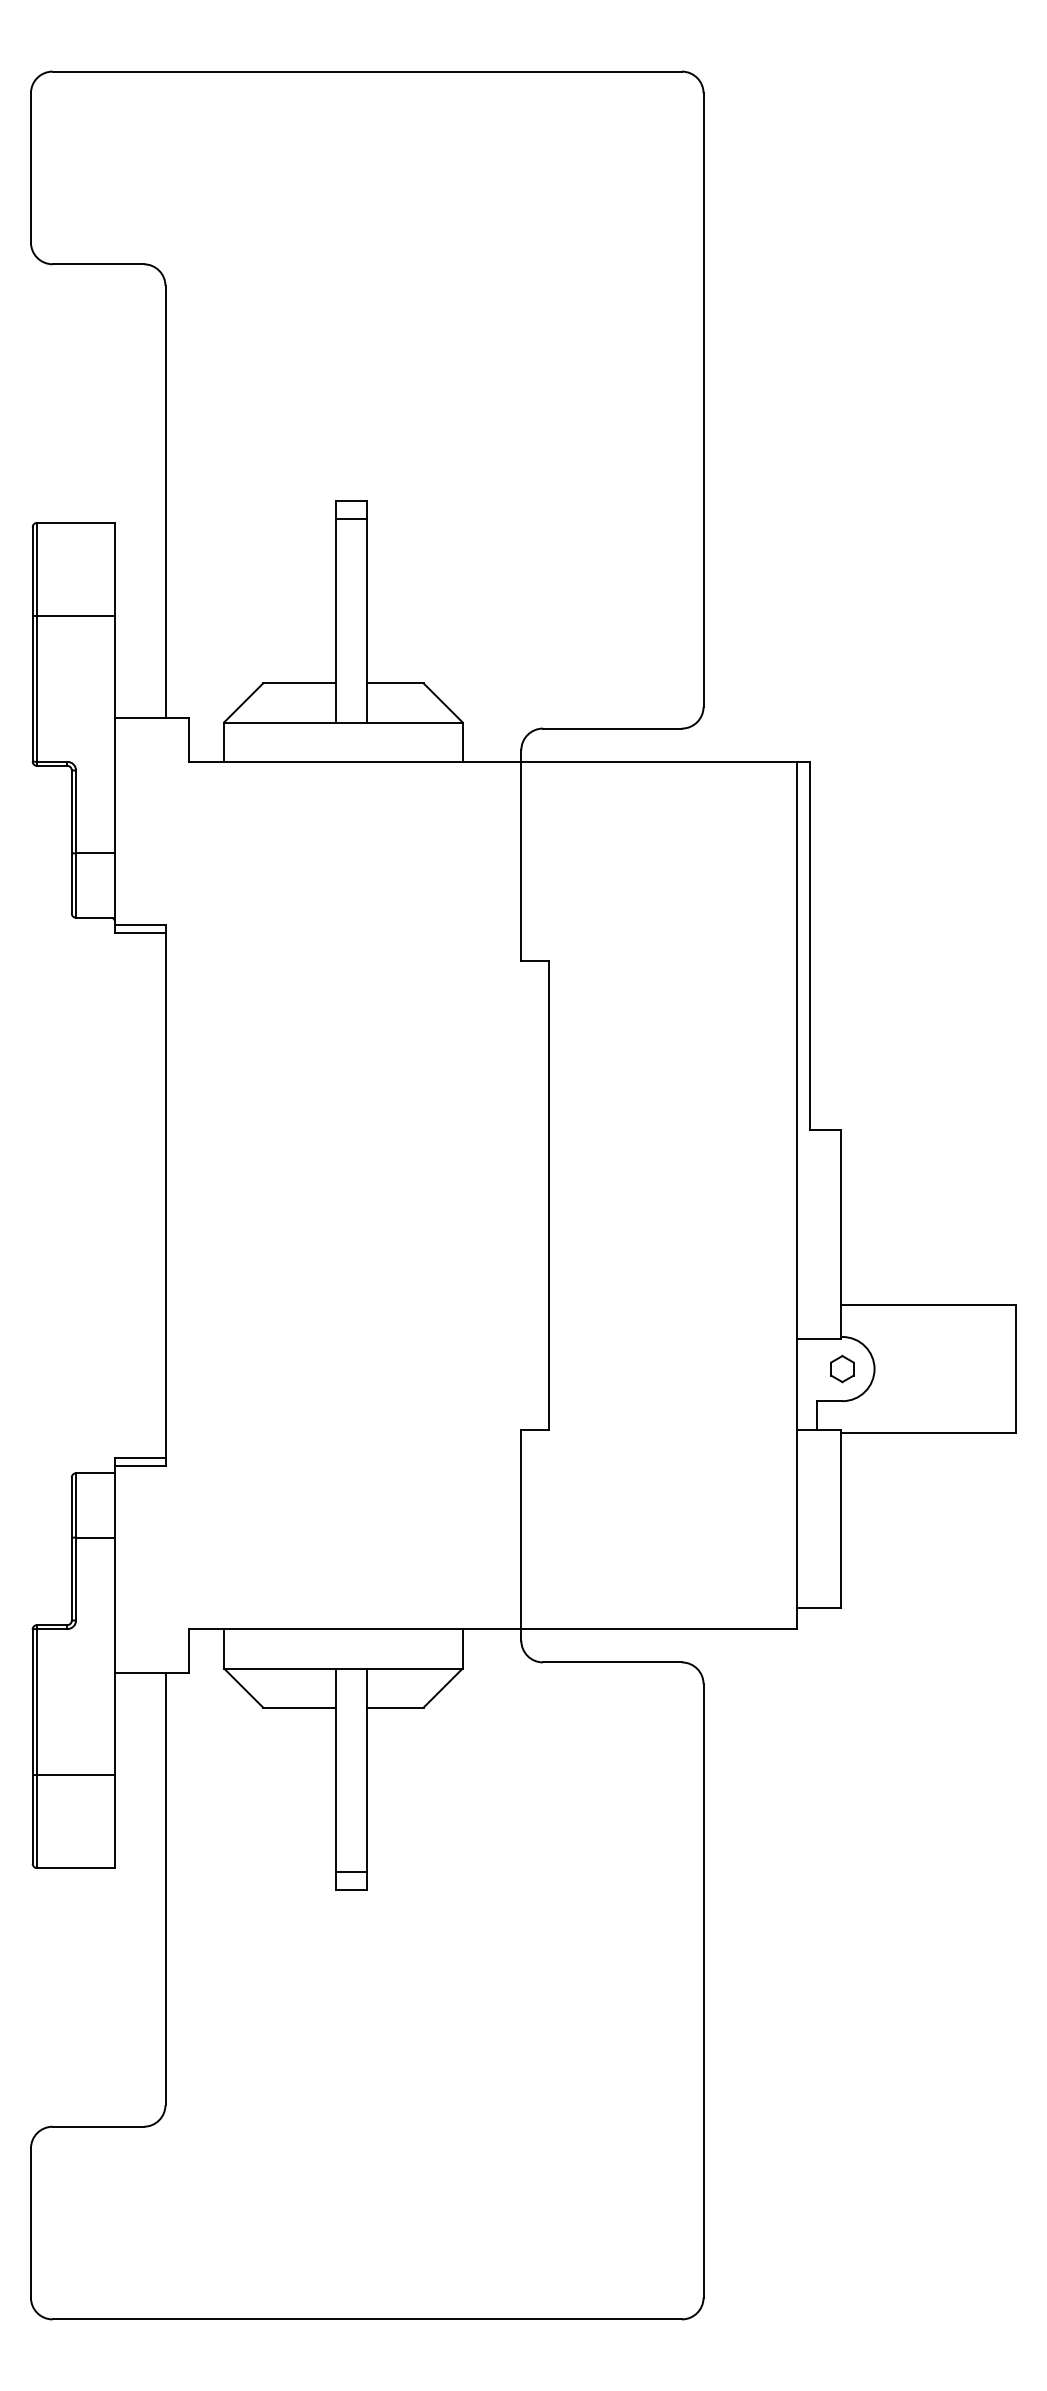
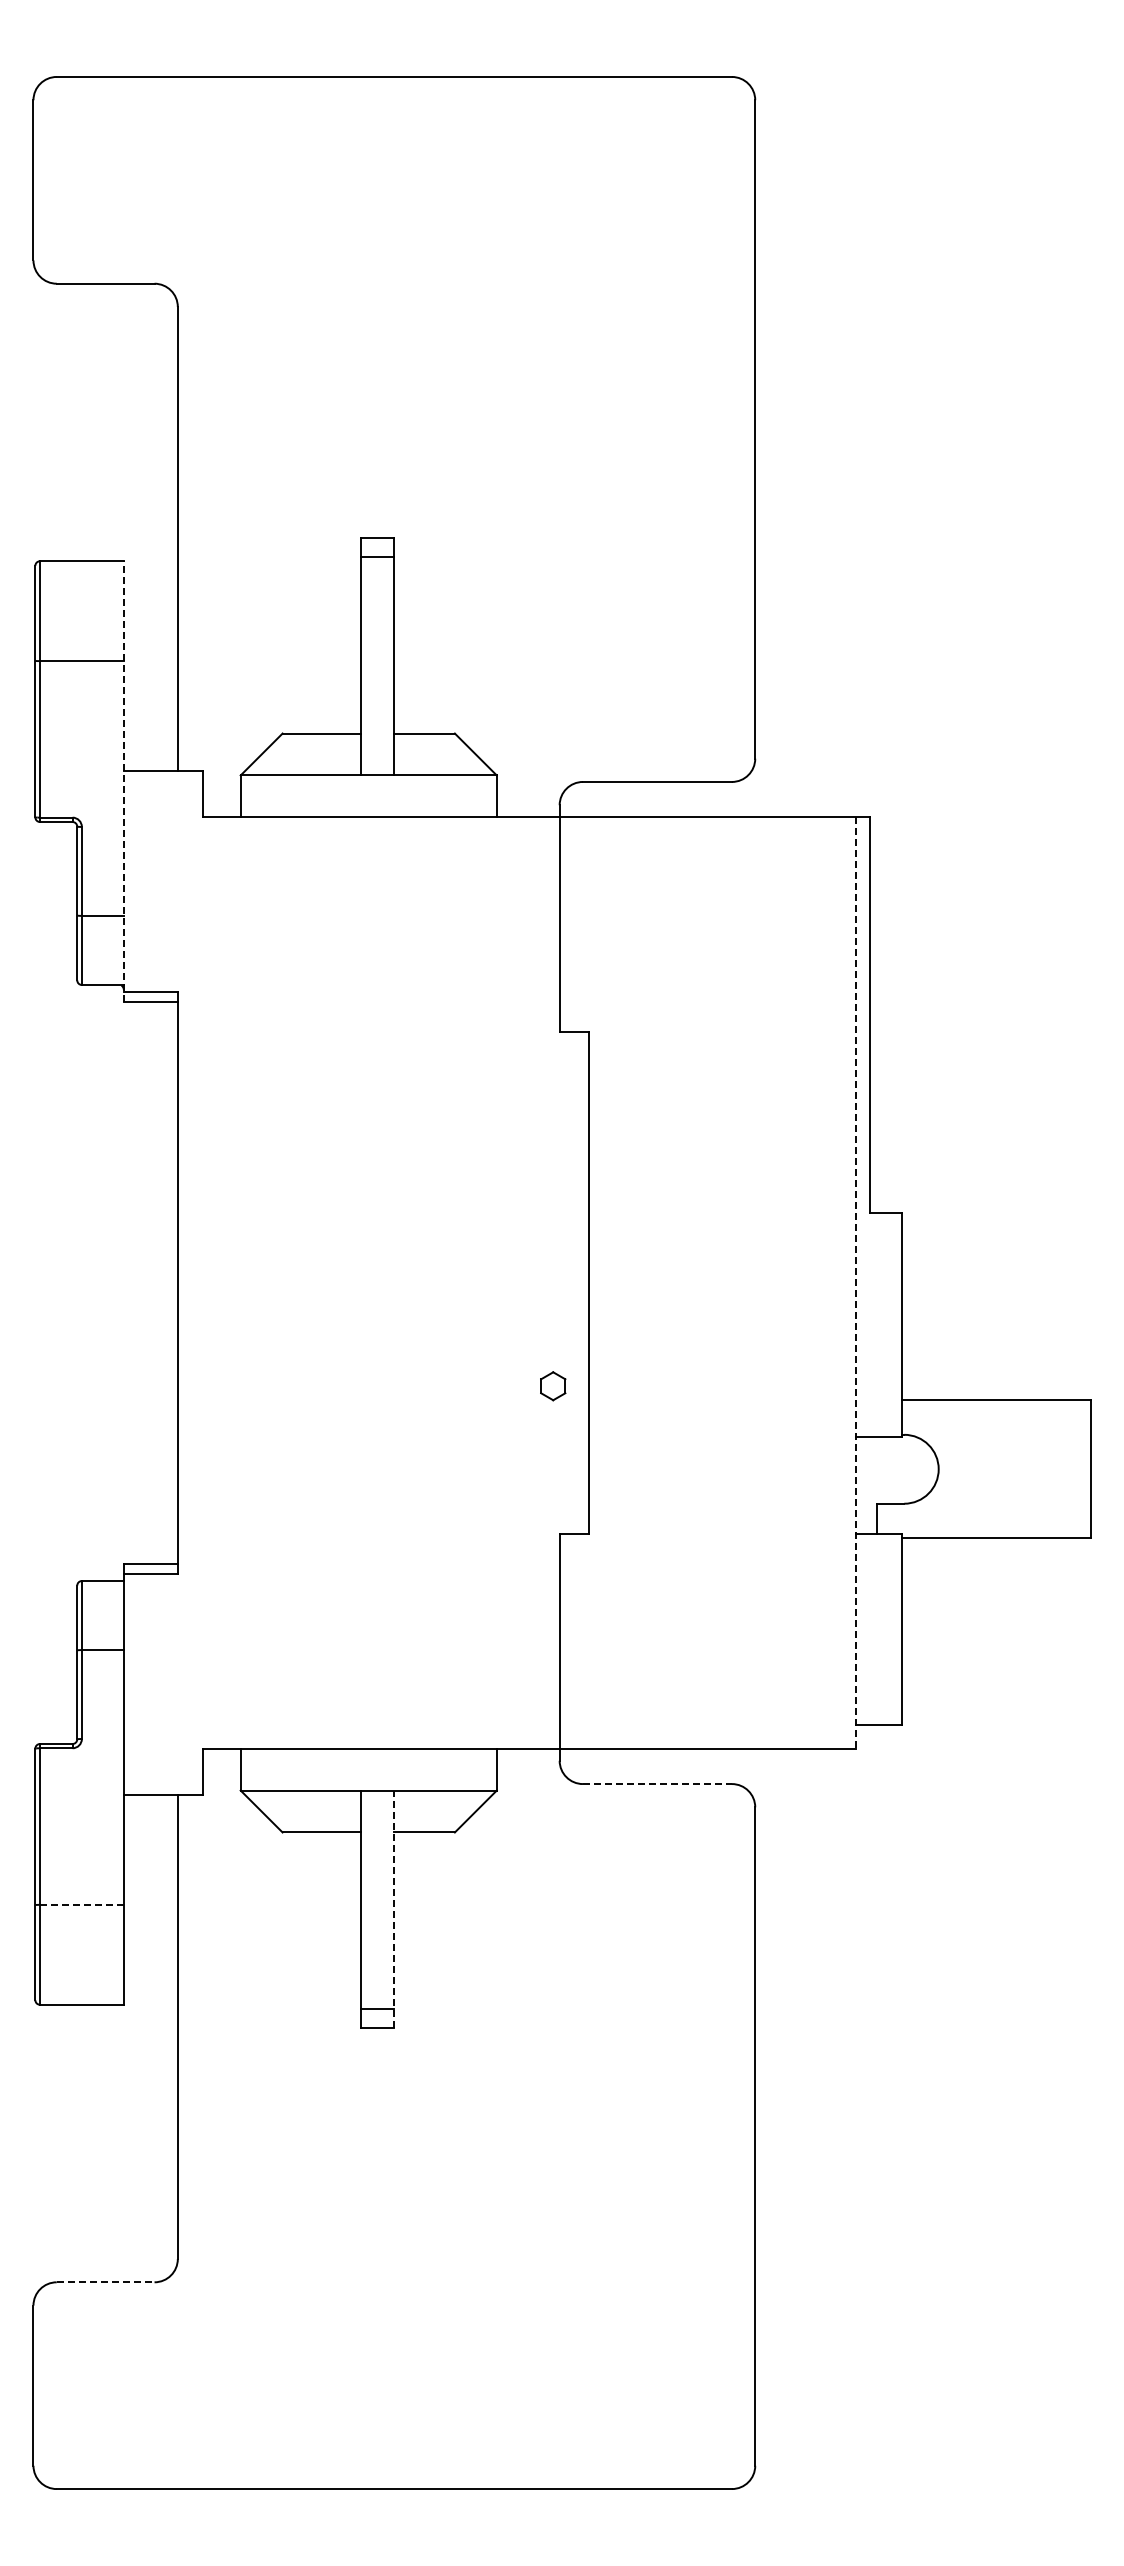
line: (114, 728) -> (123, 781), solid -> dashed
line: (797, 1195) -> (855, 1283), solid -> dashed
part: (842, 1369) -> (553, 1386), moved
line: (612, 1662) -> (657, 1784), solid -> dashed
line: (75, 1774) -> (81, 1904), solid -> dashed
line: (366, 1779) -> (393, 1909), solid -> dashed
line: (98, 2126) -> (105, 2282), solid -> dashed

